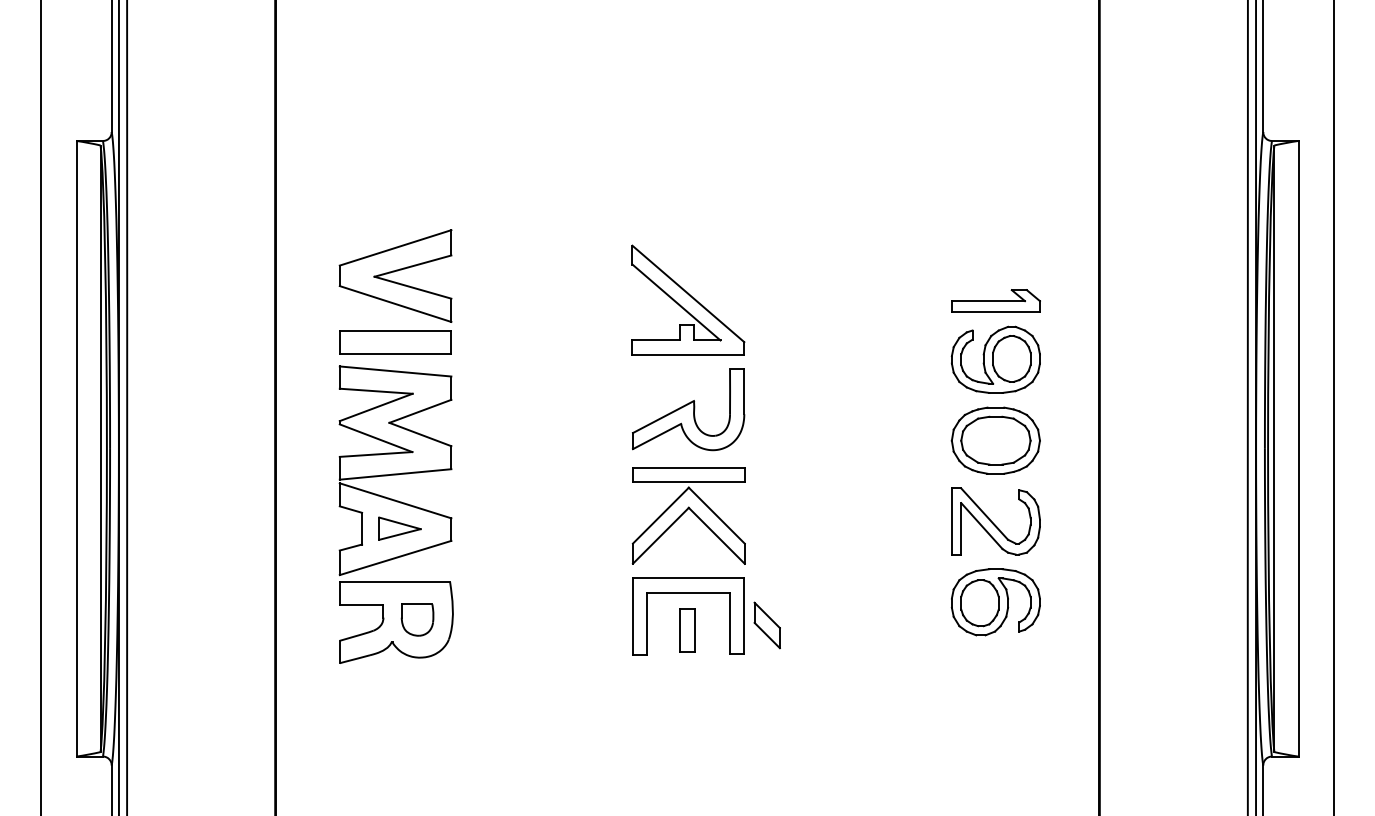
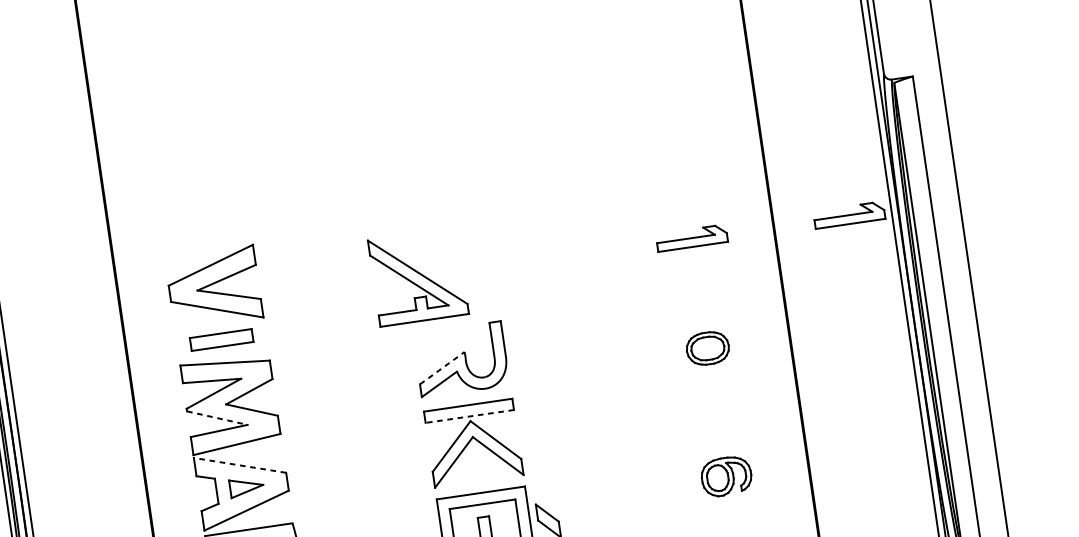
part: (688, 299) -> (418, 276), moved
part: (1194, 300) -> (848, 214), added
part: (395, 342) -> (221, 340), size x0.7
part: (995, 359) -> (698, 284), removed
line: (663, 416) -> (442, 367), solid -> dashed
line: (376, 438) -> (217, 418), solid -> dashed
part: (995, 440) -> (707, 348), size x0.6
line: (688, 481) -> (469, 416), solid -> dashed
line: (395, 500) -> (239, 465), solid -> dashed
part: (995, 521) -> (717, 412), removed
part: (995, 602) -> (726, 476), size x0.7

